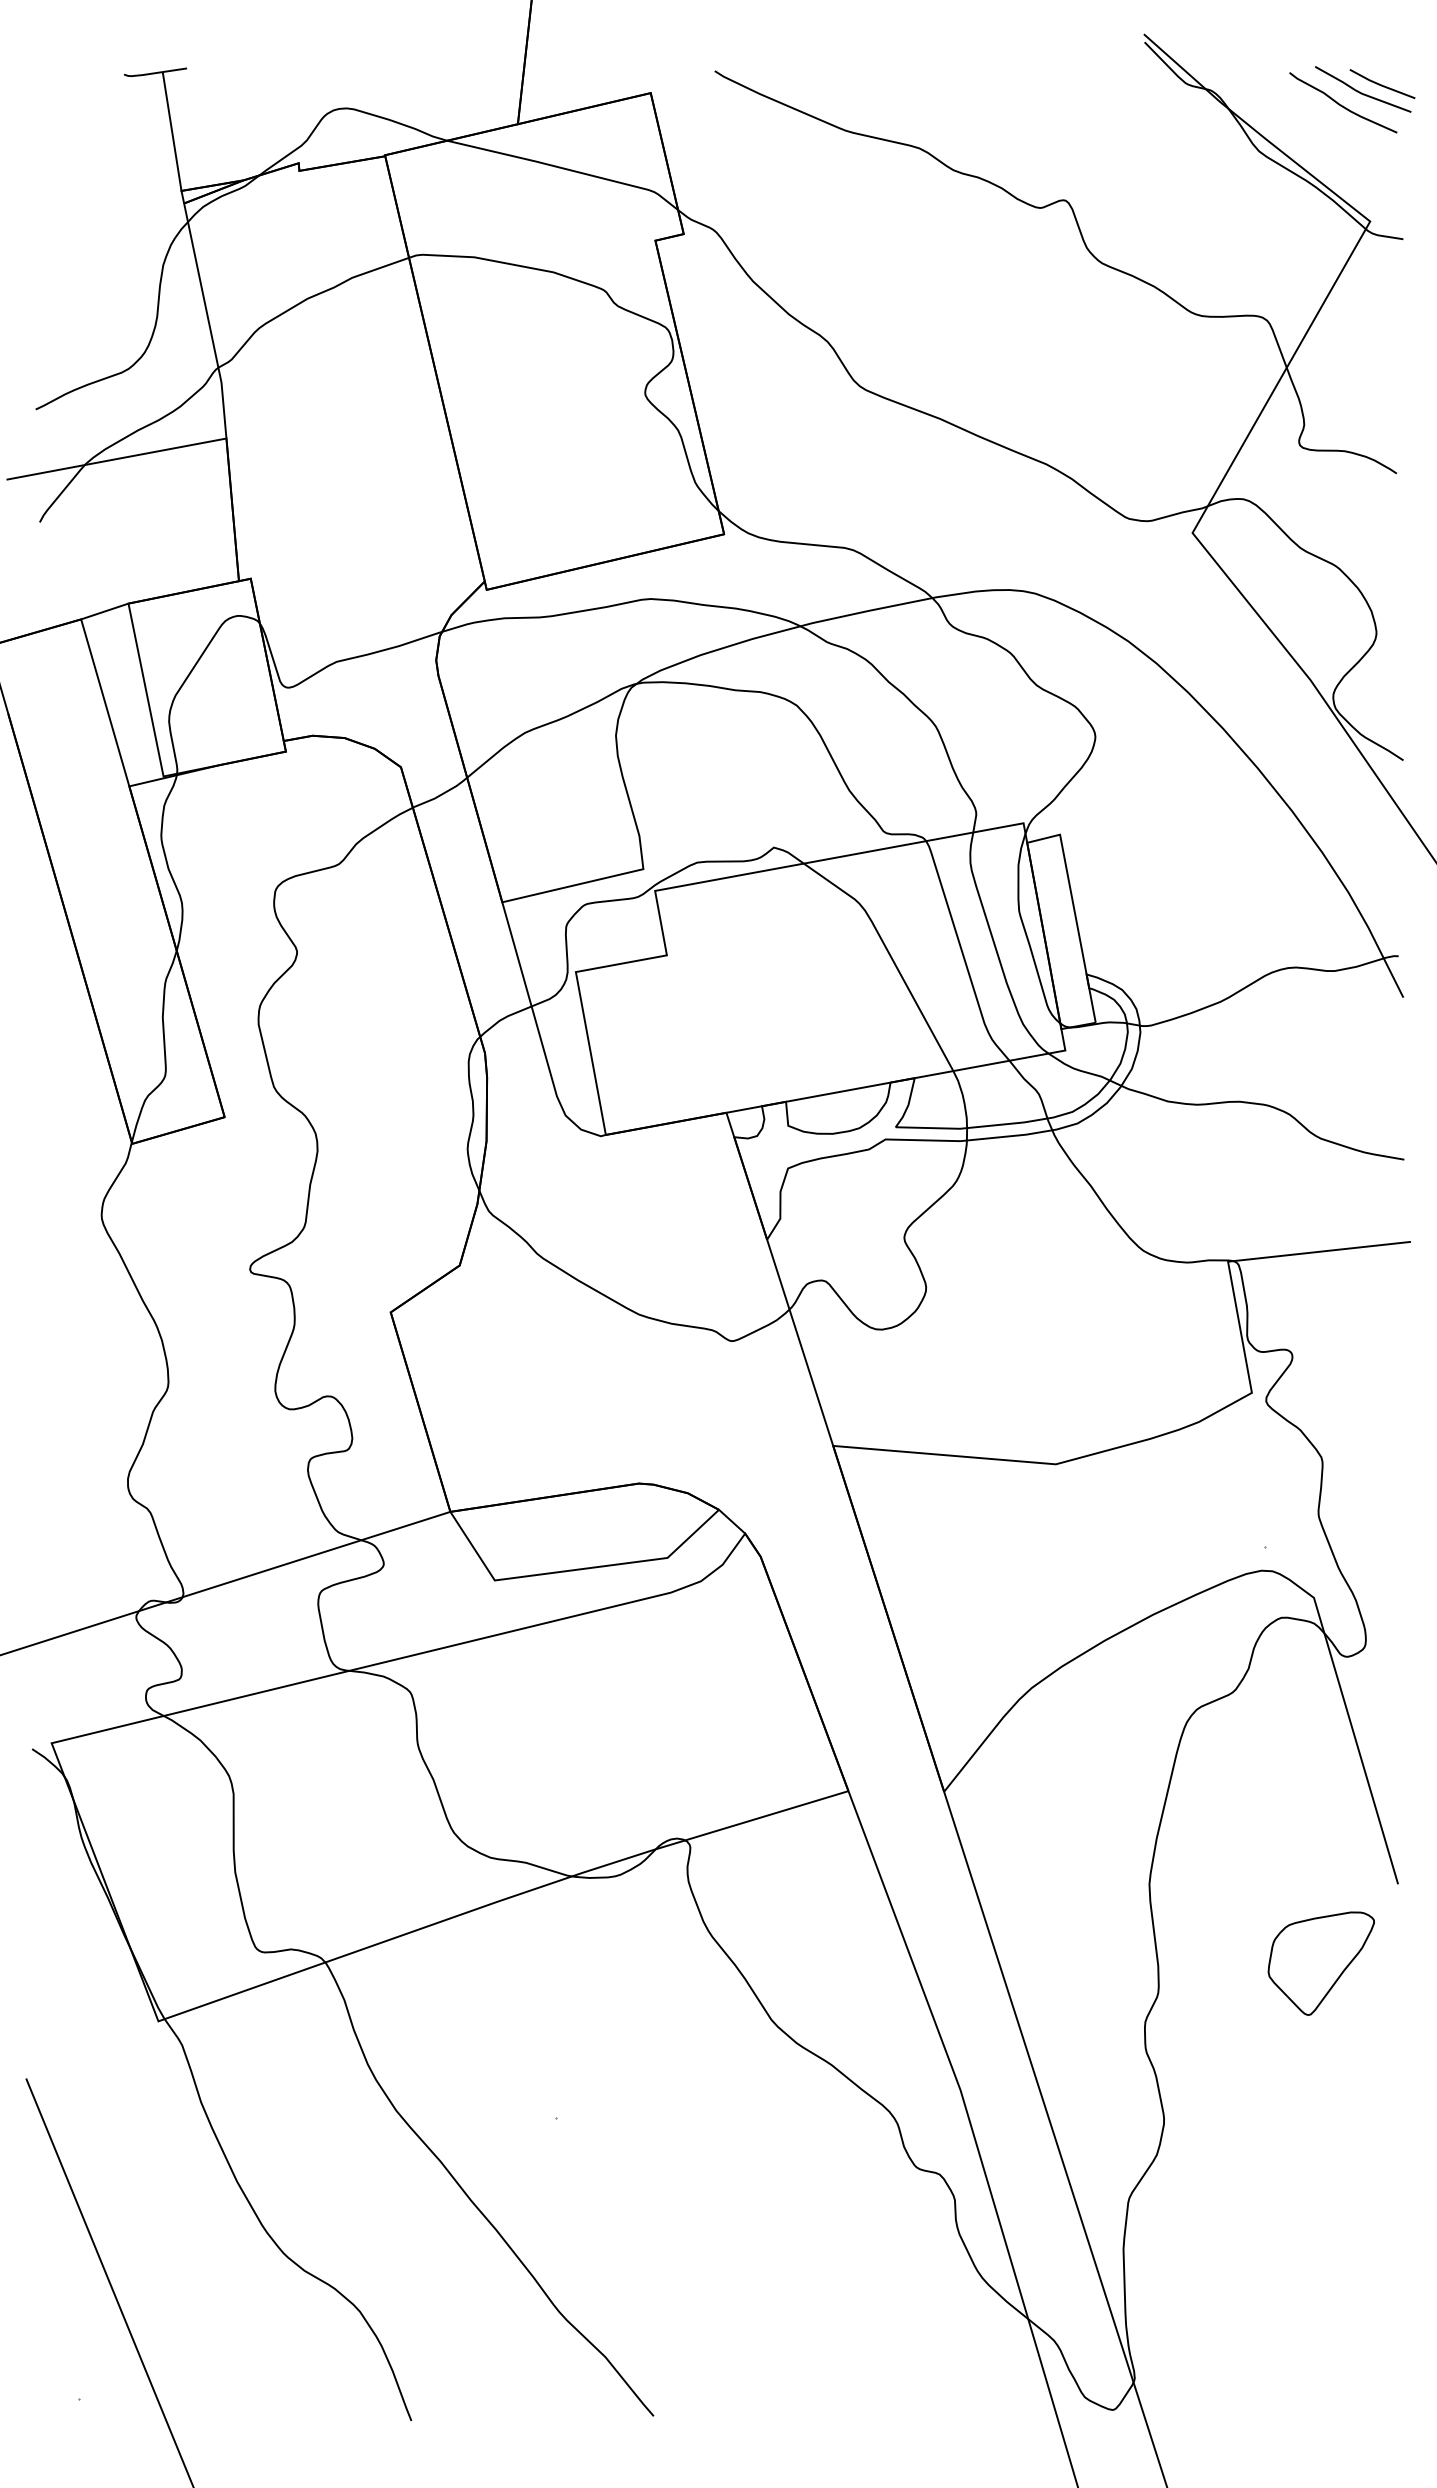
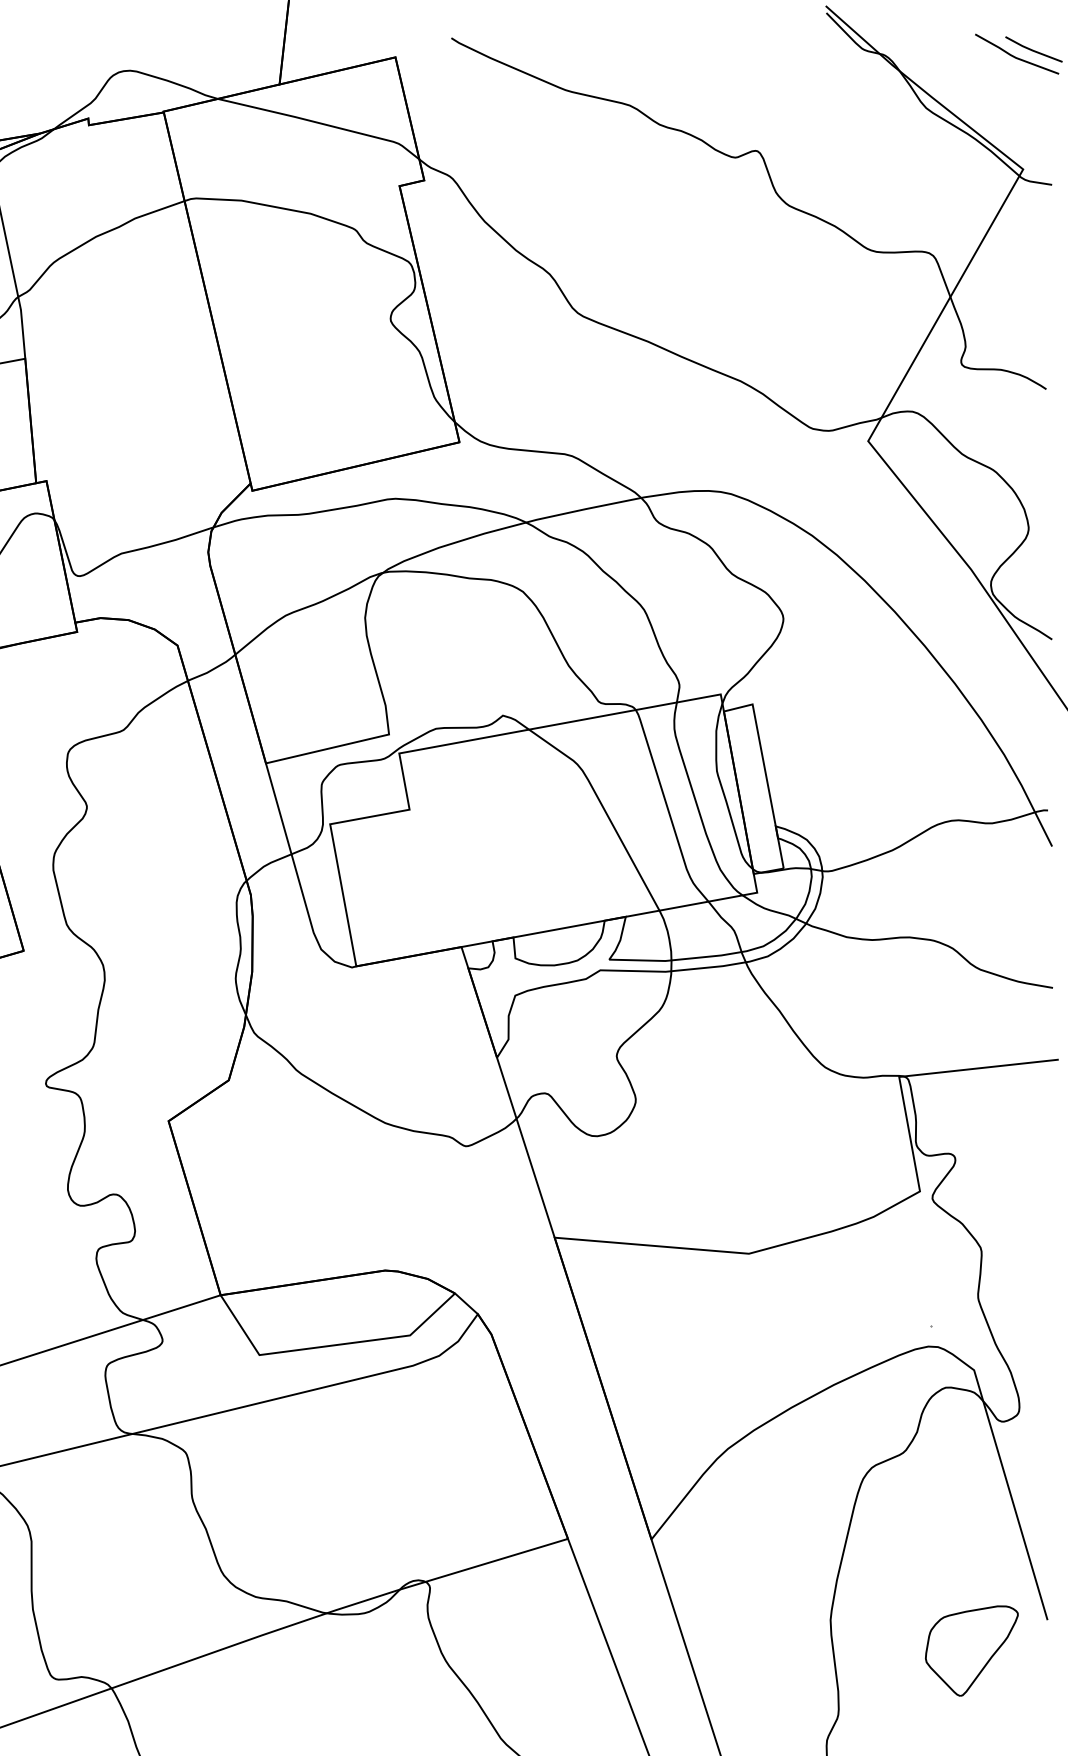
curve: (1341, 104) -> (998, 67), removed
part: (1320, 1963) -> (971, 1650), moved

